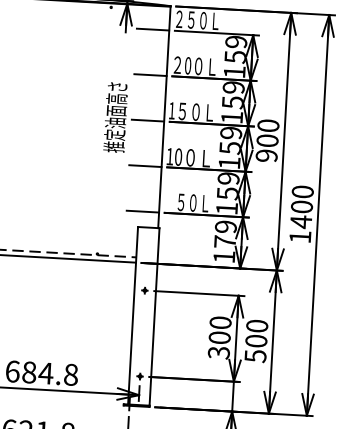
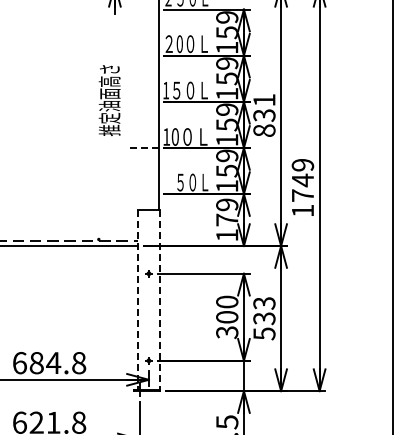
line: (153, 29) -> (142, 9), removed
line: (150, 74) -> (142, 55), removed
line: (148, 120) -> (142, 101), removed
text: (267, 140) -> (264, 115), 900 -> 831
line: (144, 165) -> (141, 147), solid -> dashed
text: (301, 207) -> (302, 180), 1400 -> 1749
line: (142, 212) -> (142, 194), removed
line: (133, 315) -> (138, 299), solid -> dashed
line: (154, 316) -> (160, 299), solid -> dashed
text: (256, 334) -> (264, 311), 500 -> 533

